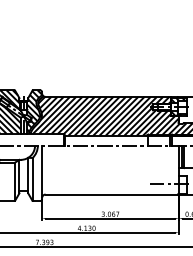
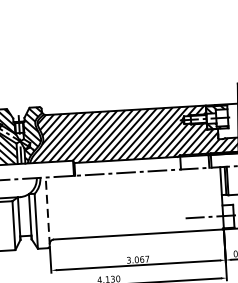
line: (42, 172) -> (48, 211), solid -> dashed

